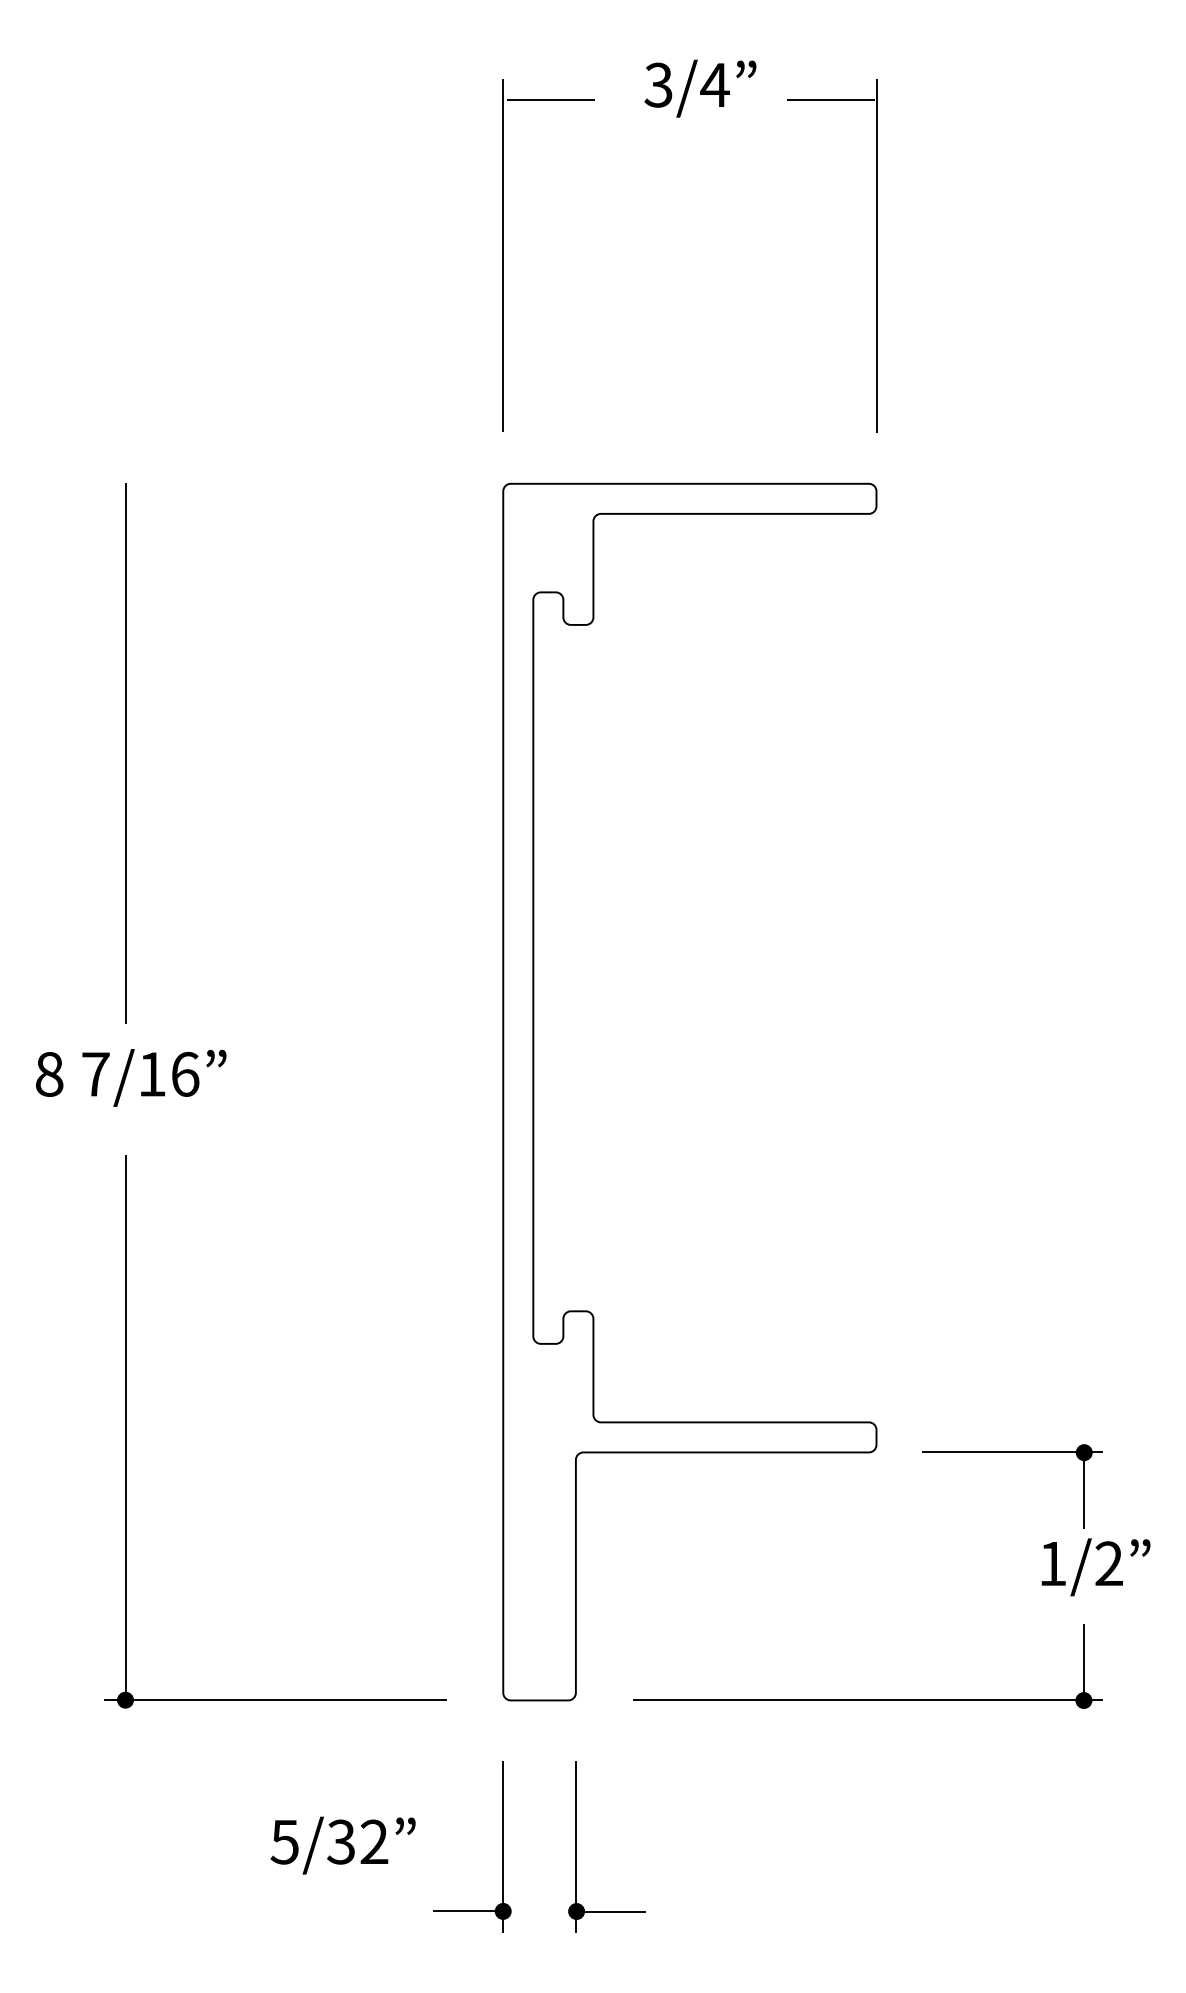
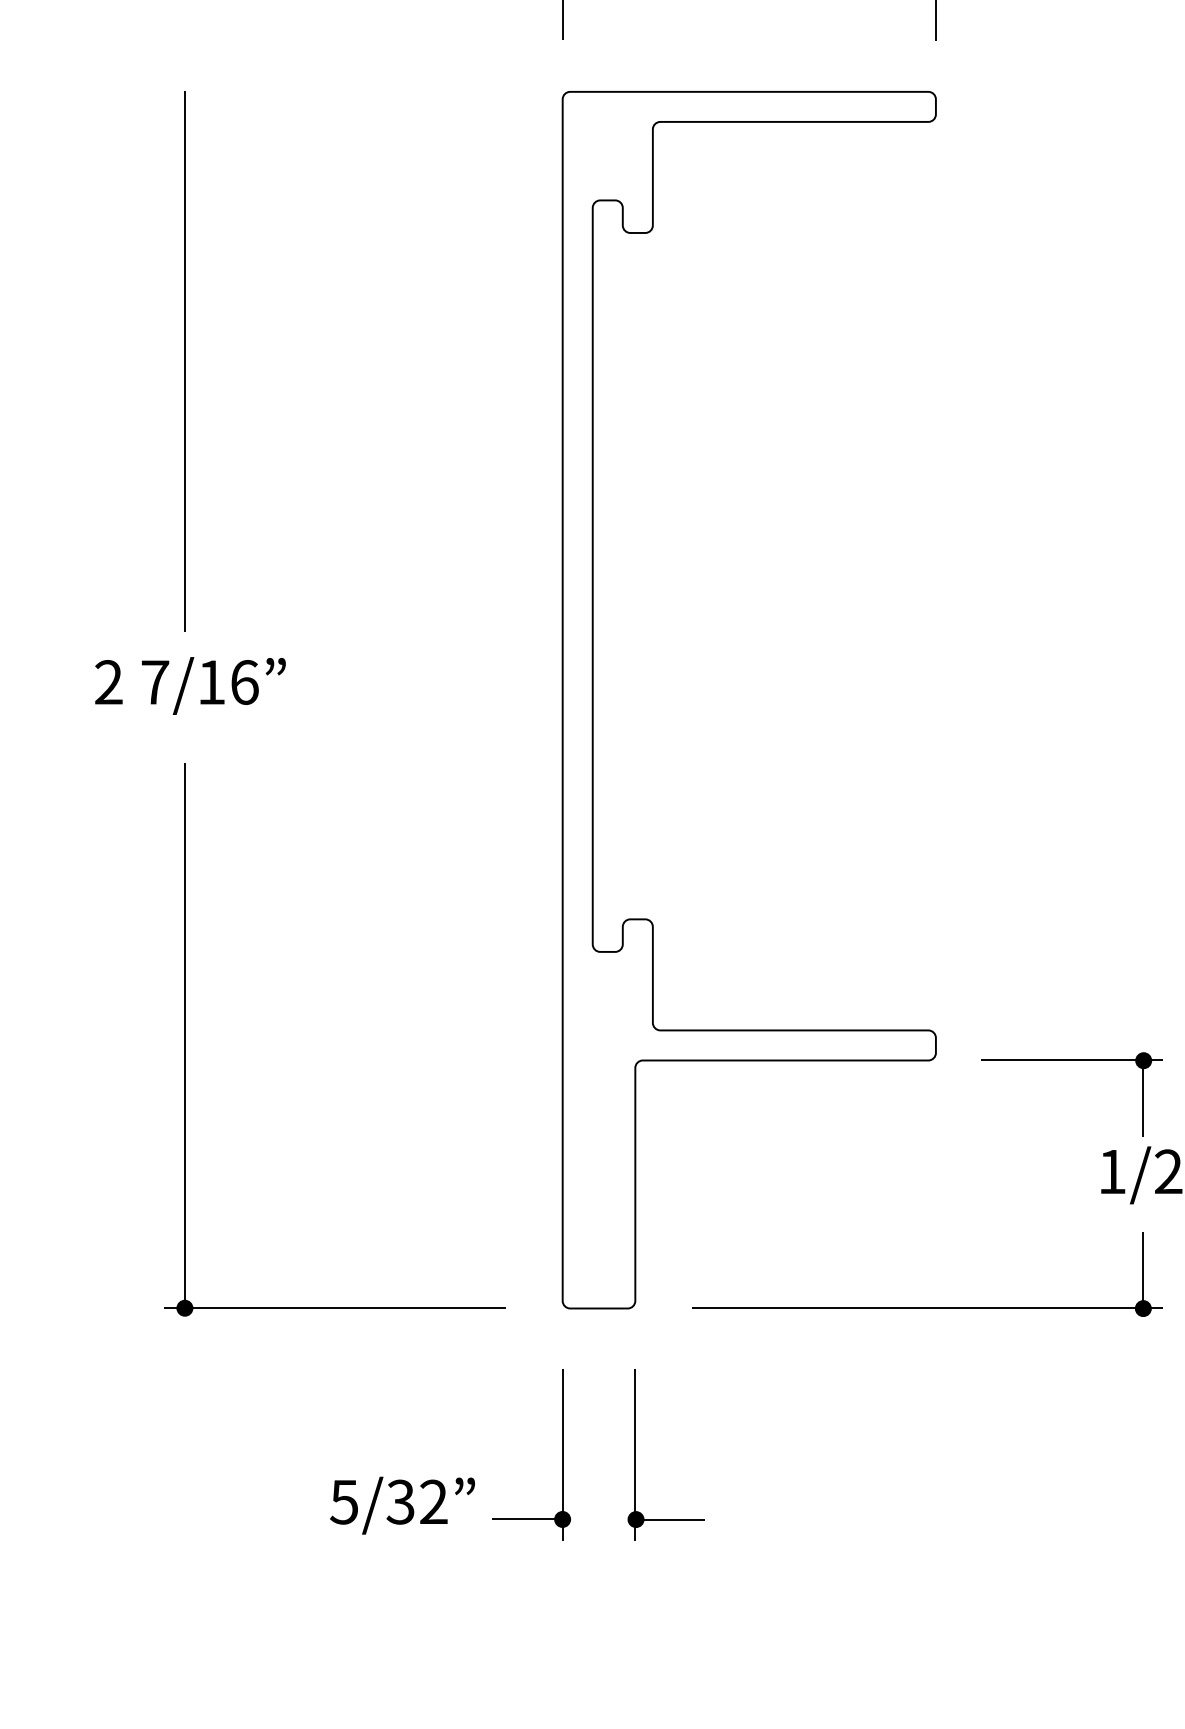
text: (49, 1073) -> (108, 681), 8 -> 2
text: (342, 1845) -> (401, 1505), moved

